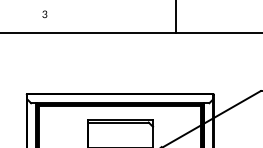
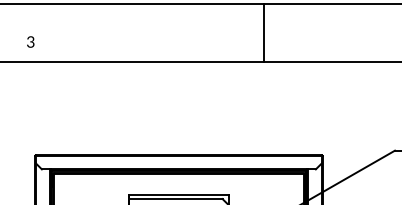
text: (44, 14) -> (30, 42), moved

